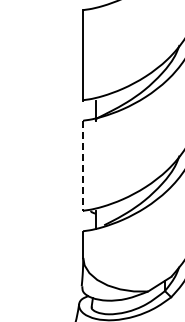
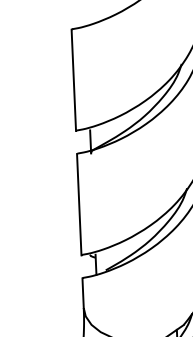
line: (83, 166) -> (79, 205), dashed -> solid

